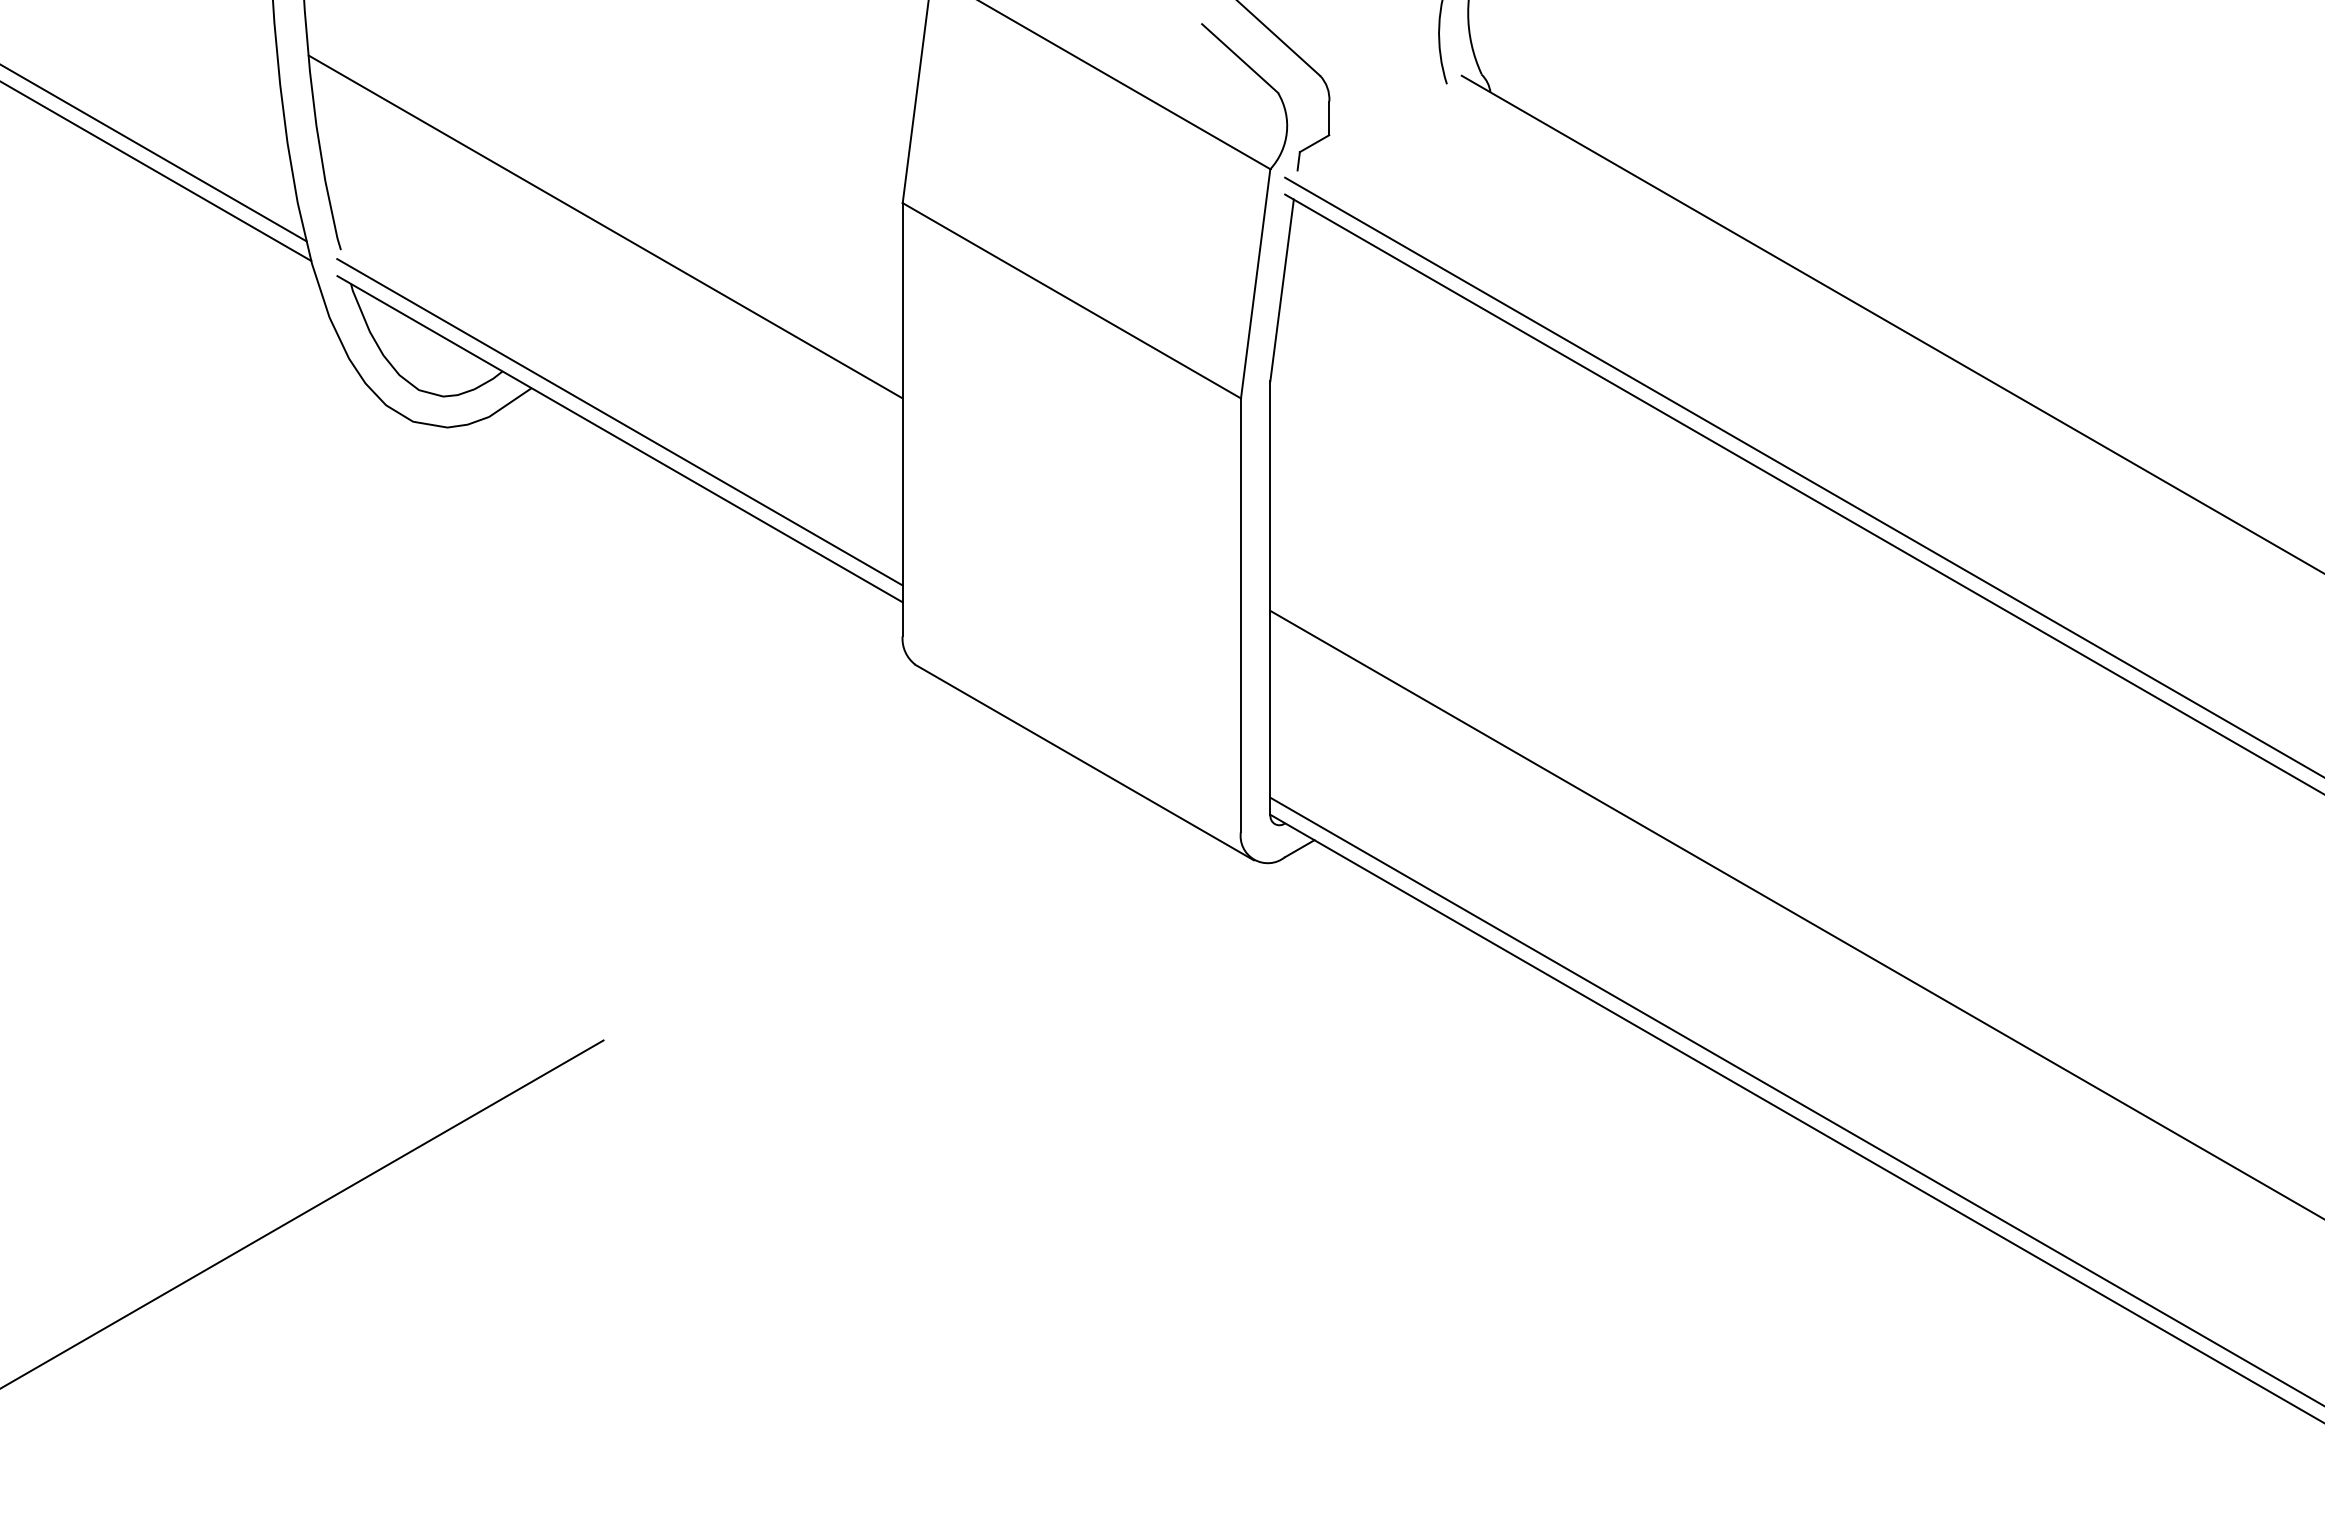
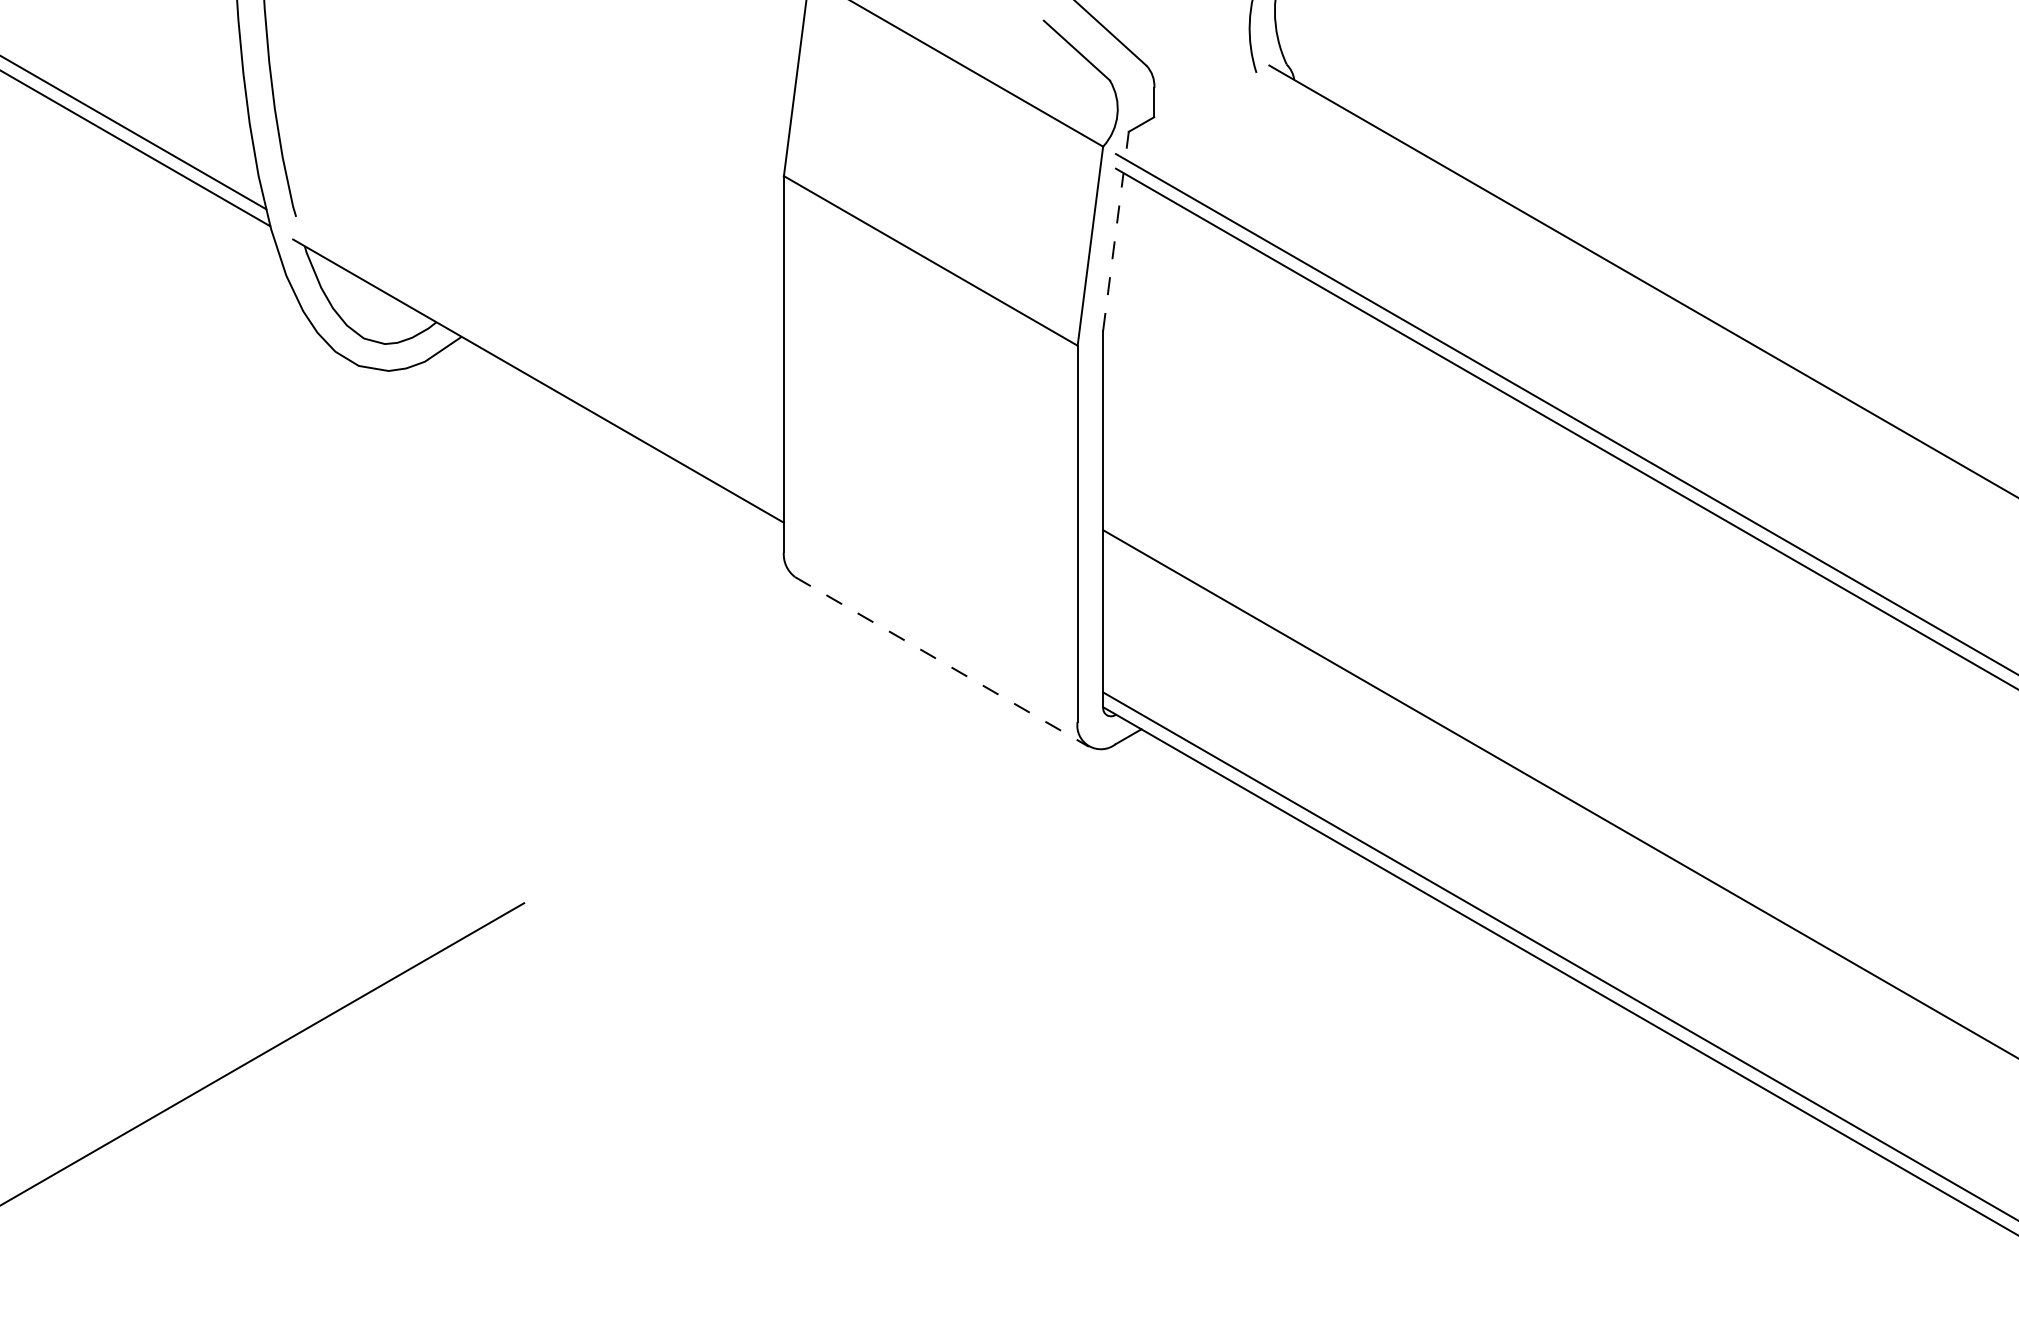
line: (605, 226) -> (525, 196), removed
line: (1282, 290) -> (1113, 251), solid -> dashed
line: (619, 422) -> (538, 366), removed
line: (1085, 762) -> (942, 661), solid -> dashed

